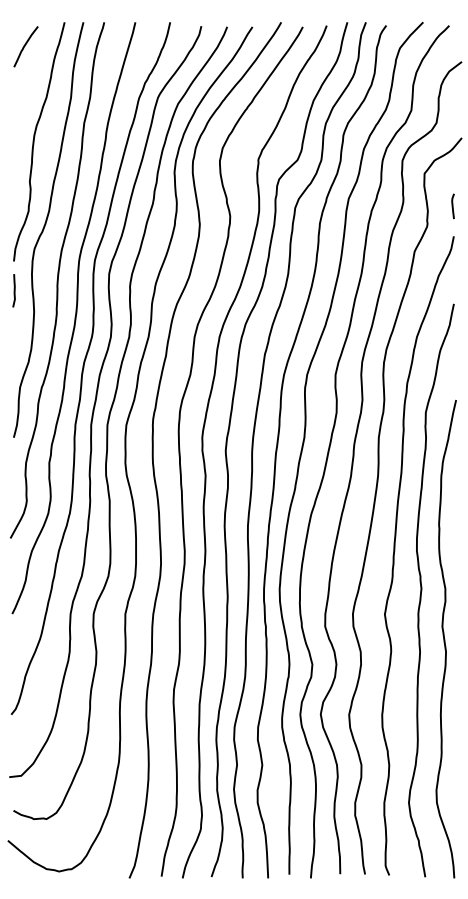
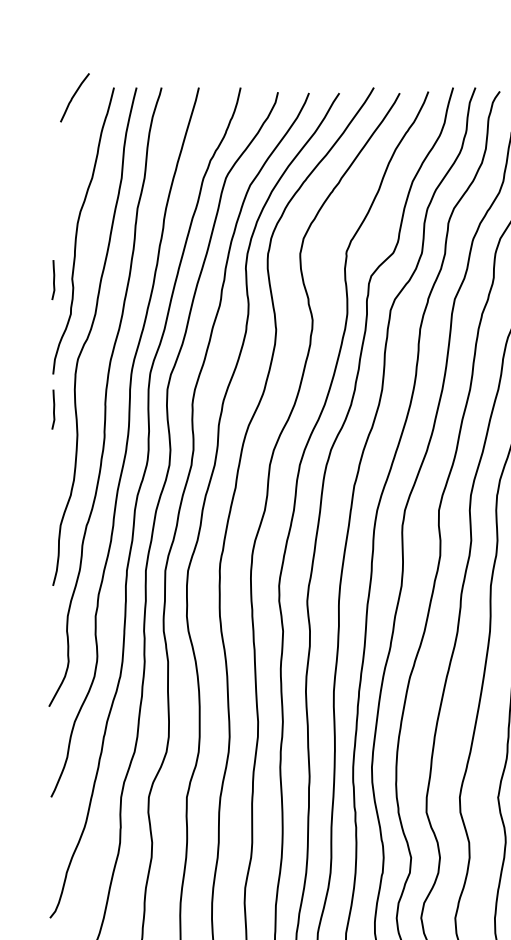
curve: (25, 46) -> (74, 97), moved
line: (13, 182) -> (52, 279), added

